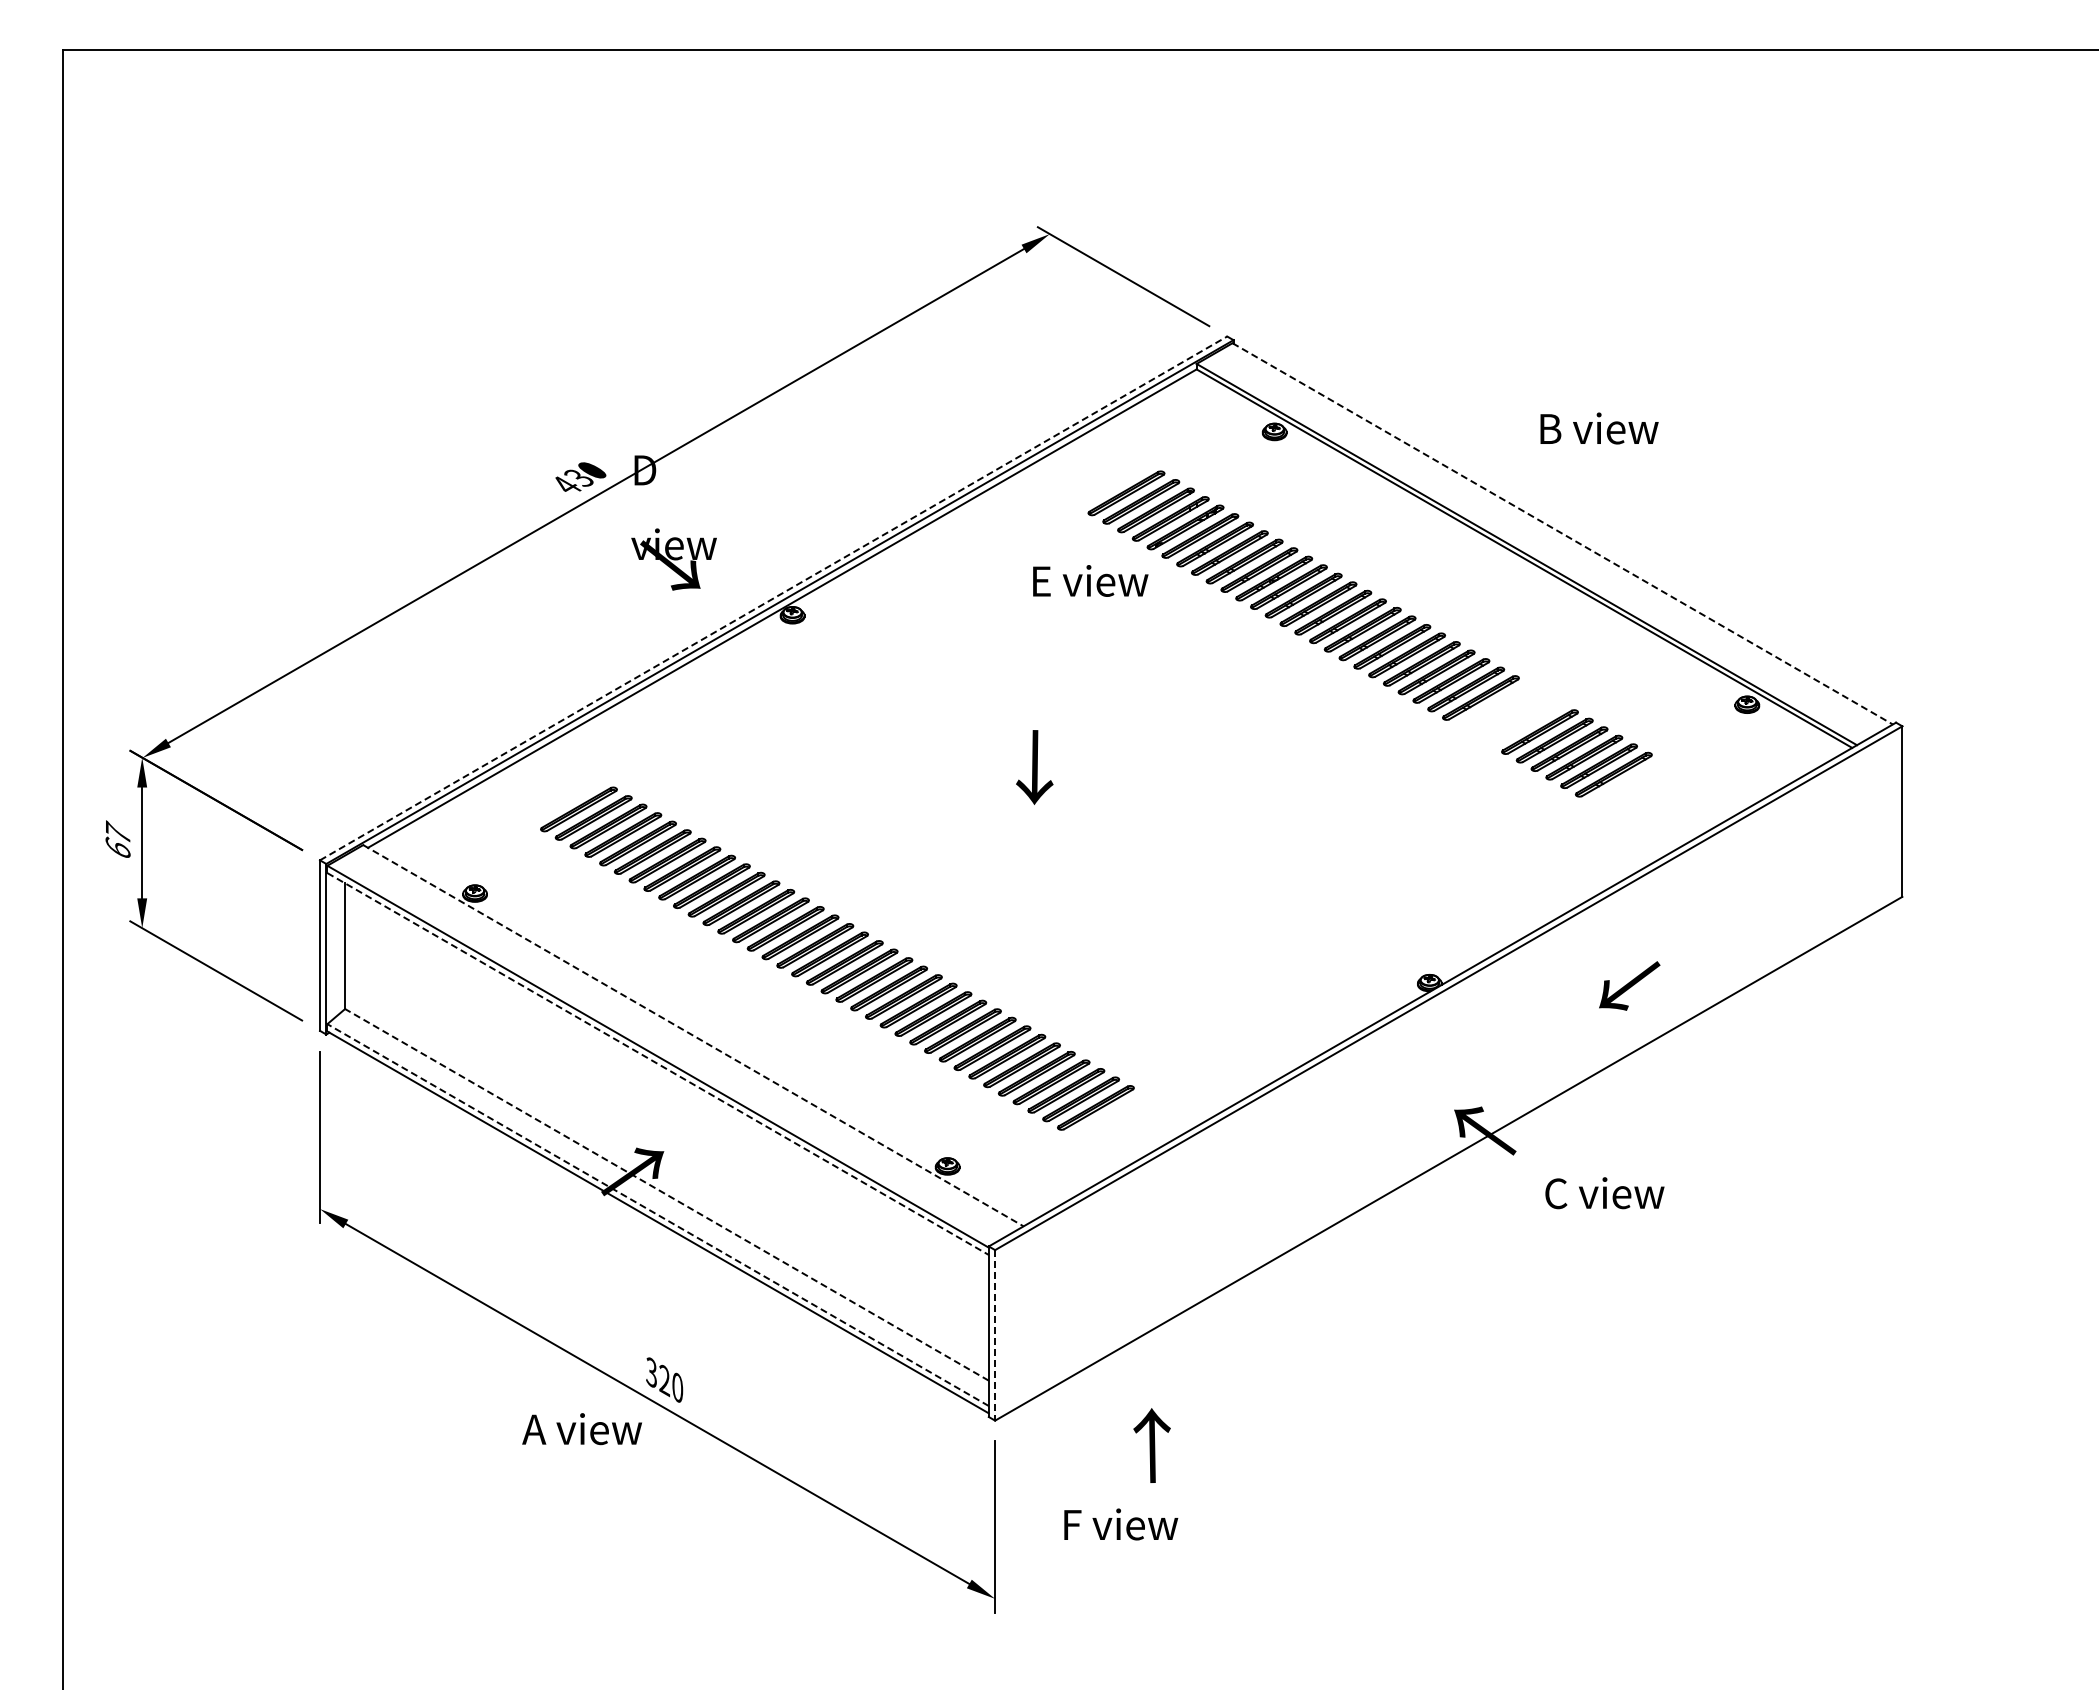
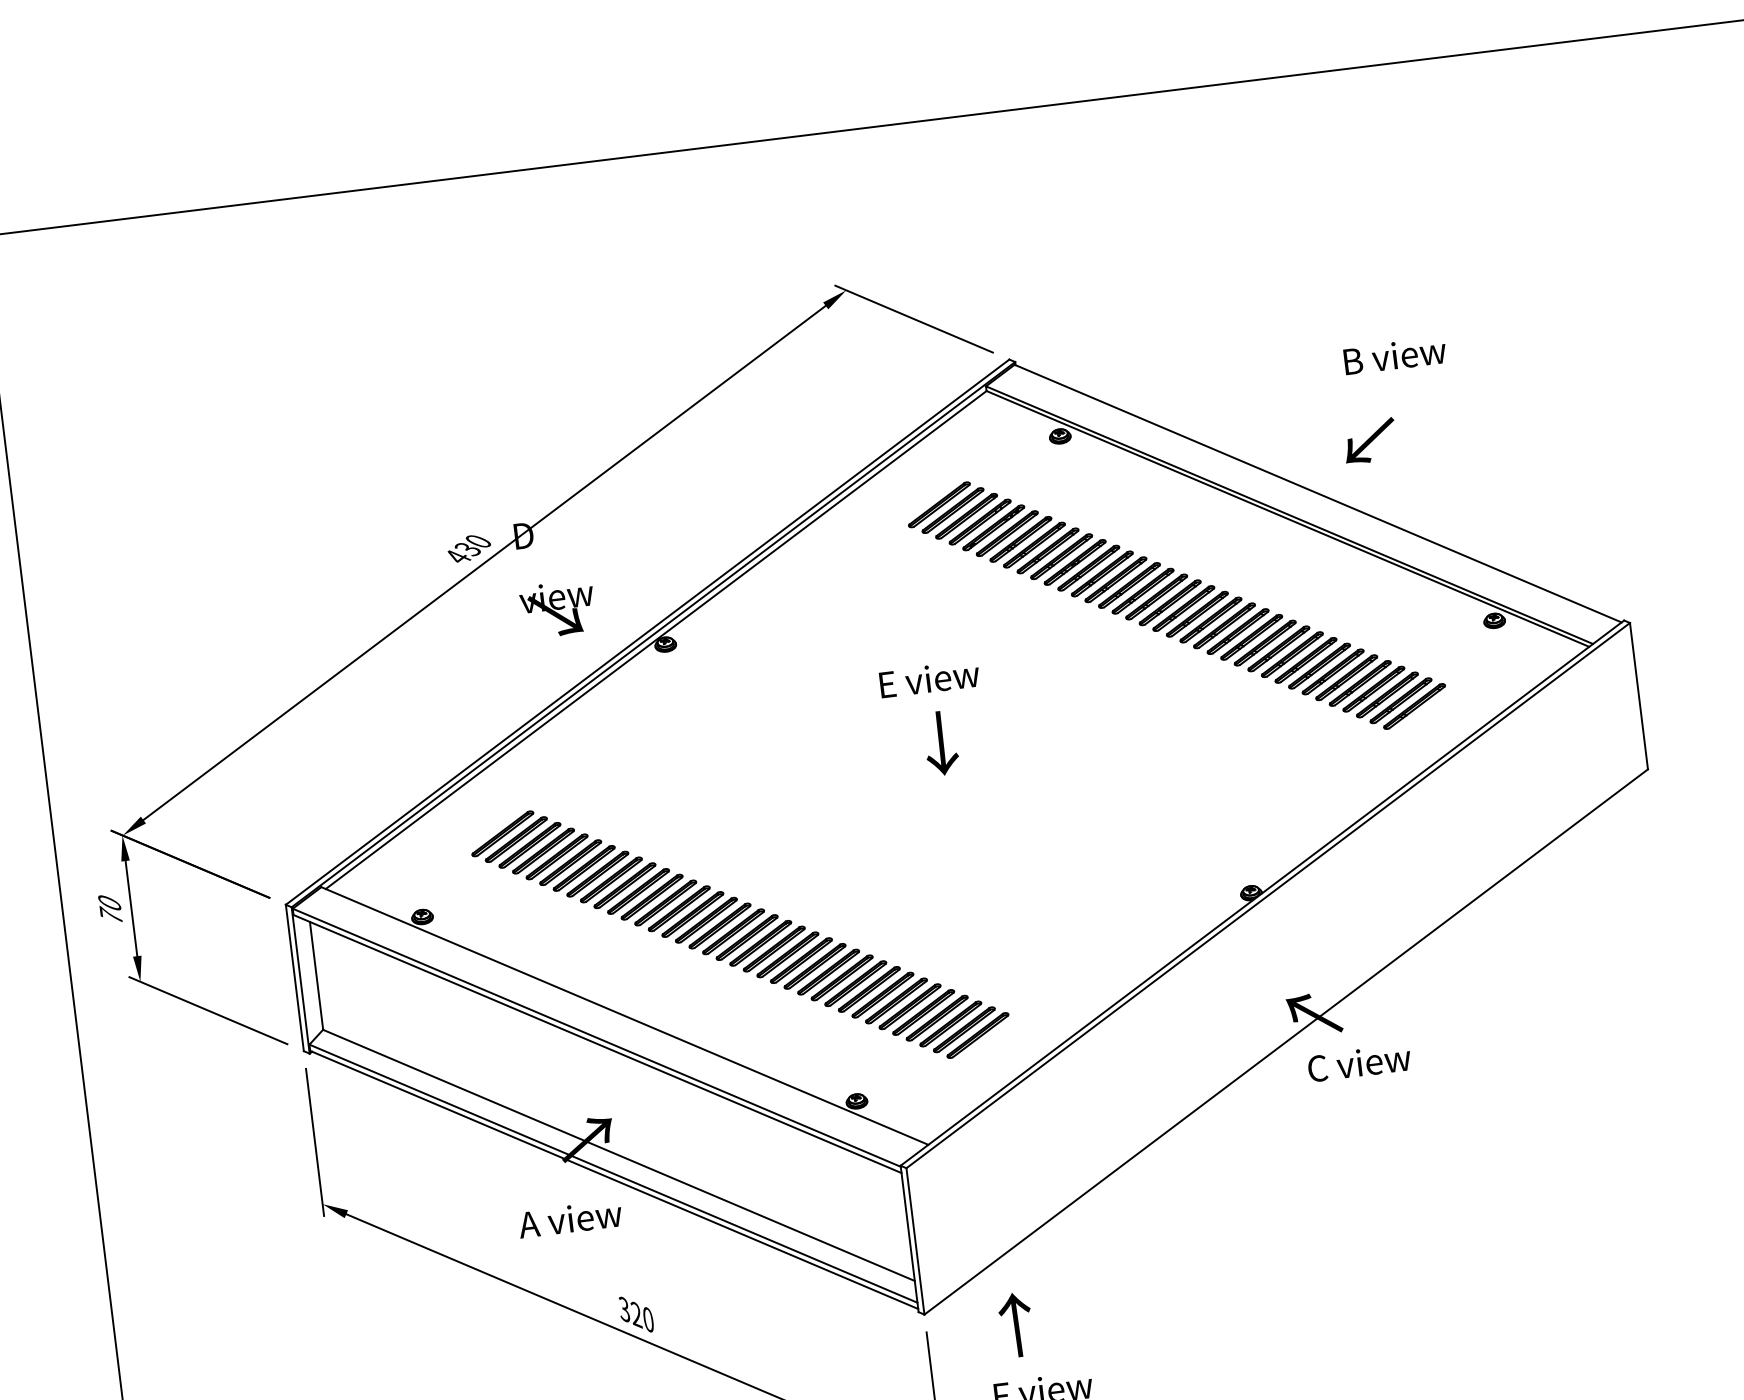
text: (1599, 428) -> (1395, 355), moved
line: (1563, 534) -> (1318, 494), dashed -> solid
text: (1090, 580) -> (929, 678), moved
line: (773, 598) -> (647, 632), dashed -> solid
part: (1510, 714) -> (1292, 654), added
text: (1034, 767) -> (940, 743), moved
part: (1635, 787) -> (1407, 703), added
text: (117, 838) -> (109, 907), 67 -> 70
text: (1629, 985) -> (1369, 440), moved
line: (693, 1035) -> (624, 1015), dashed -> solid
line: (658, 1064) -> (597, 1044), dashed -> solid
text: (1604, 1193) -> (1359, 1063), moved
line: (666, 1194) -> (618, 1155), dashed -> solid
line: (658, 1215) -> (613, 1173), dashed -> solid
line: (995, 1335) -> (915, 1241), dashed -> solid
text: (581, 1429) -> (569, 1219), moved
text: (1151, 1445) -> (1015, 1325), moved

